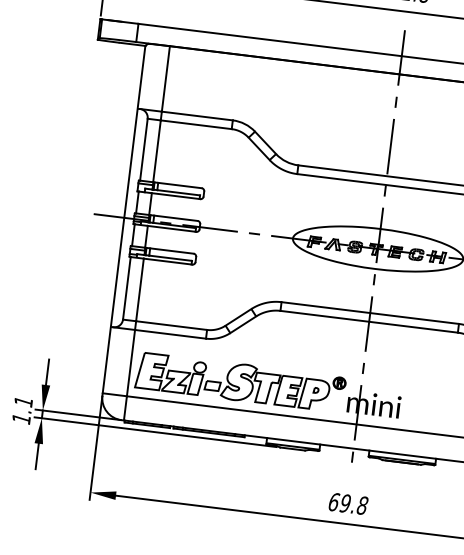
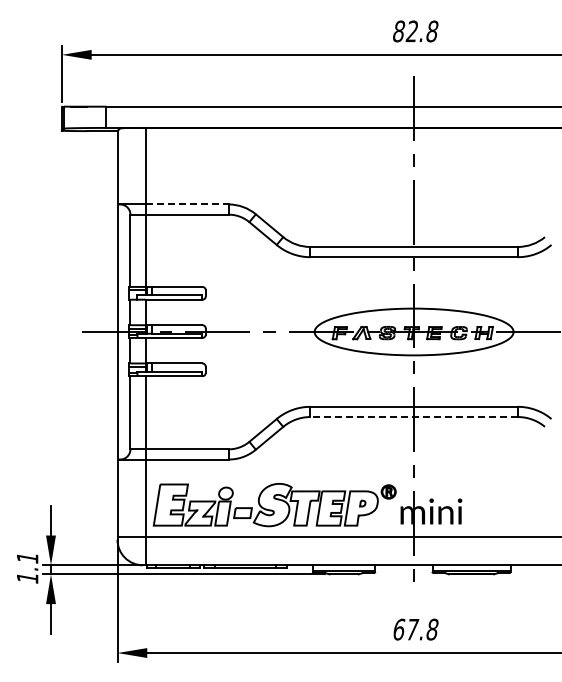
line: (197, 116) -> (187, 204), solid -> dashed
line: (369, 322) -> (414, 417), solid -> dashed
text: (345, 503) -> (412, 629), 69.8 -> 67.8

